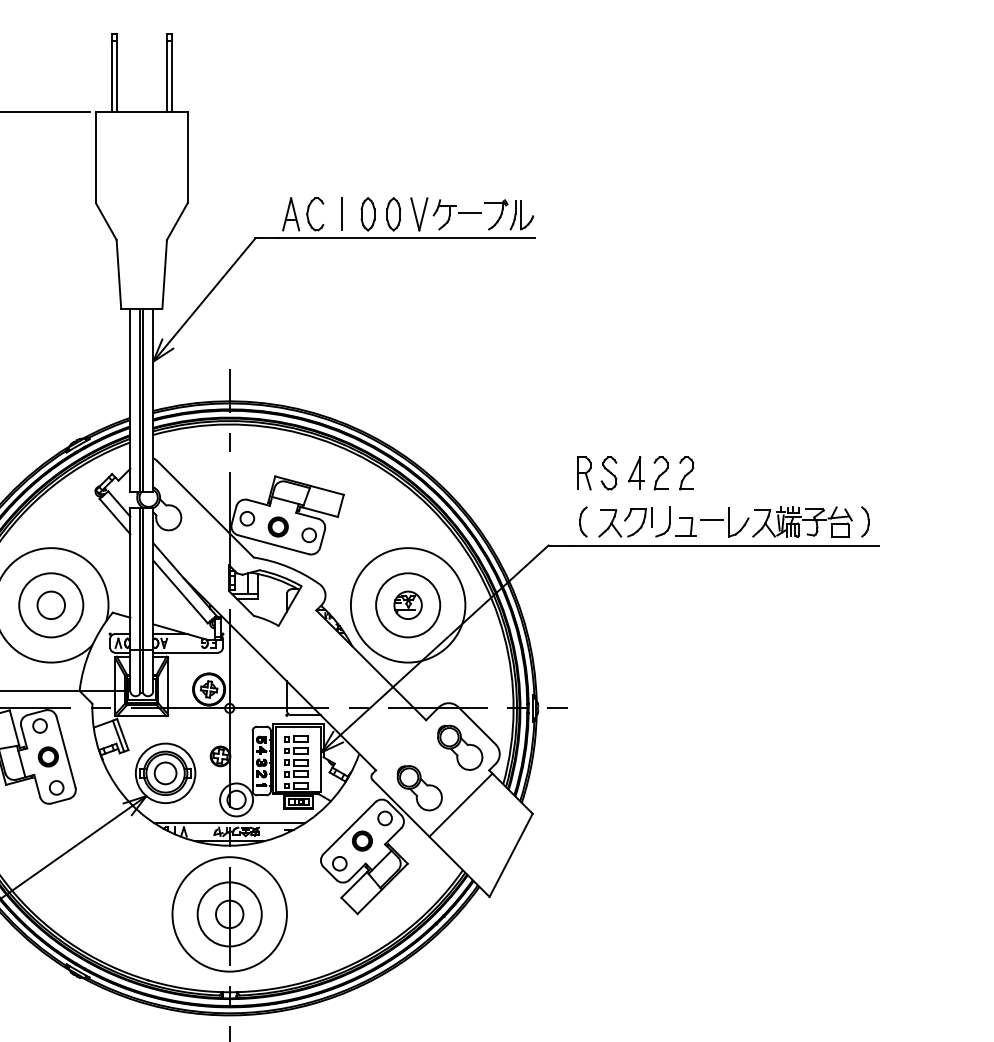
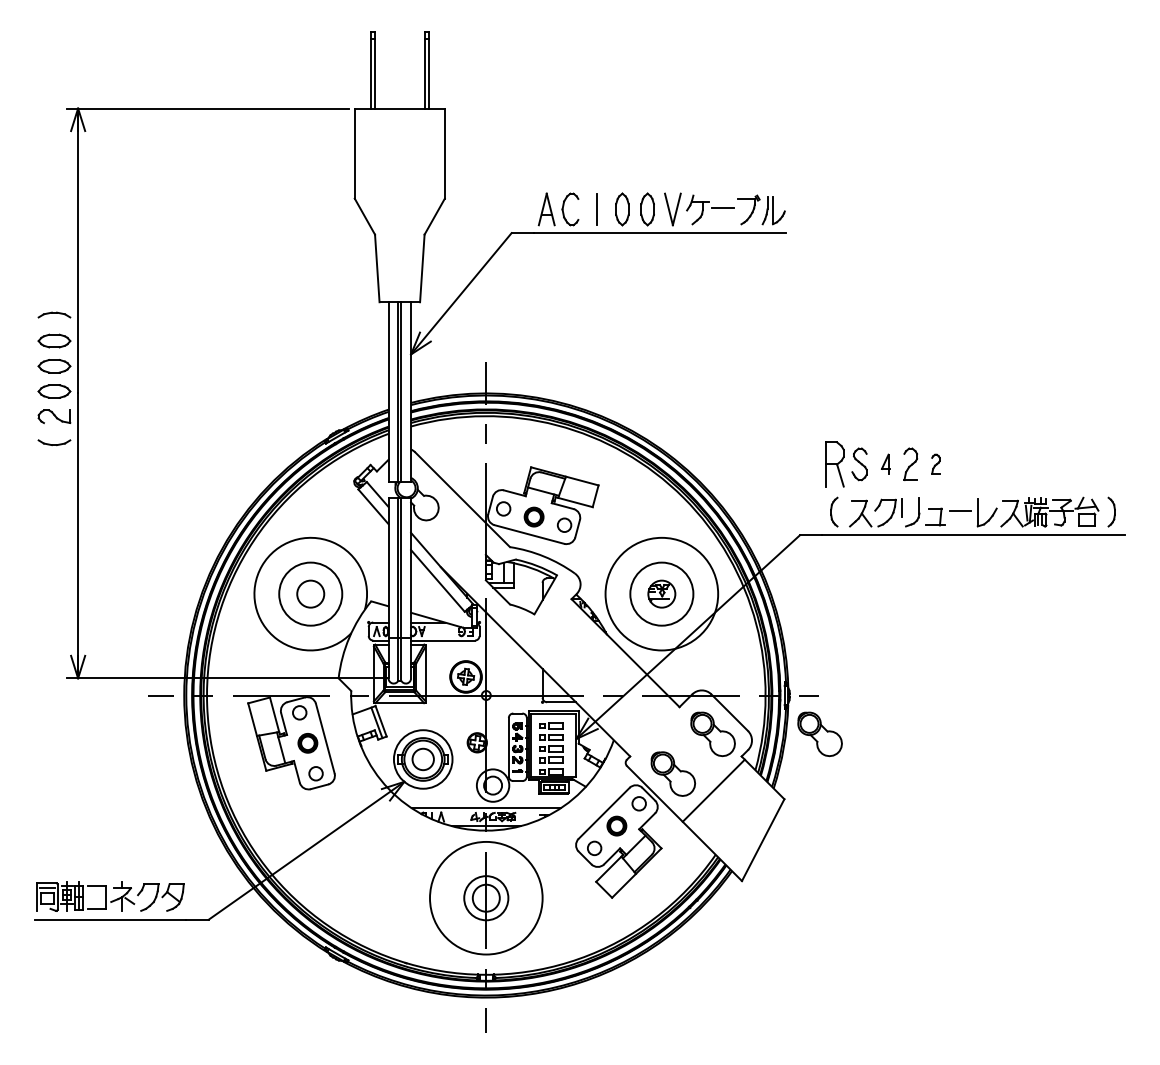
part: (584, 472) -> (835, 463), size x1.4
part: (635, 472) -> (885, 463), size x0.6
part: (686, 472) -> (935, 463), size x0.6
part: (568, 748) -> (819, 734), added
circle: (228, 913) -> (485, 897), size x0.7

